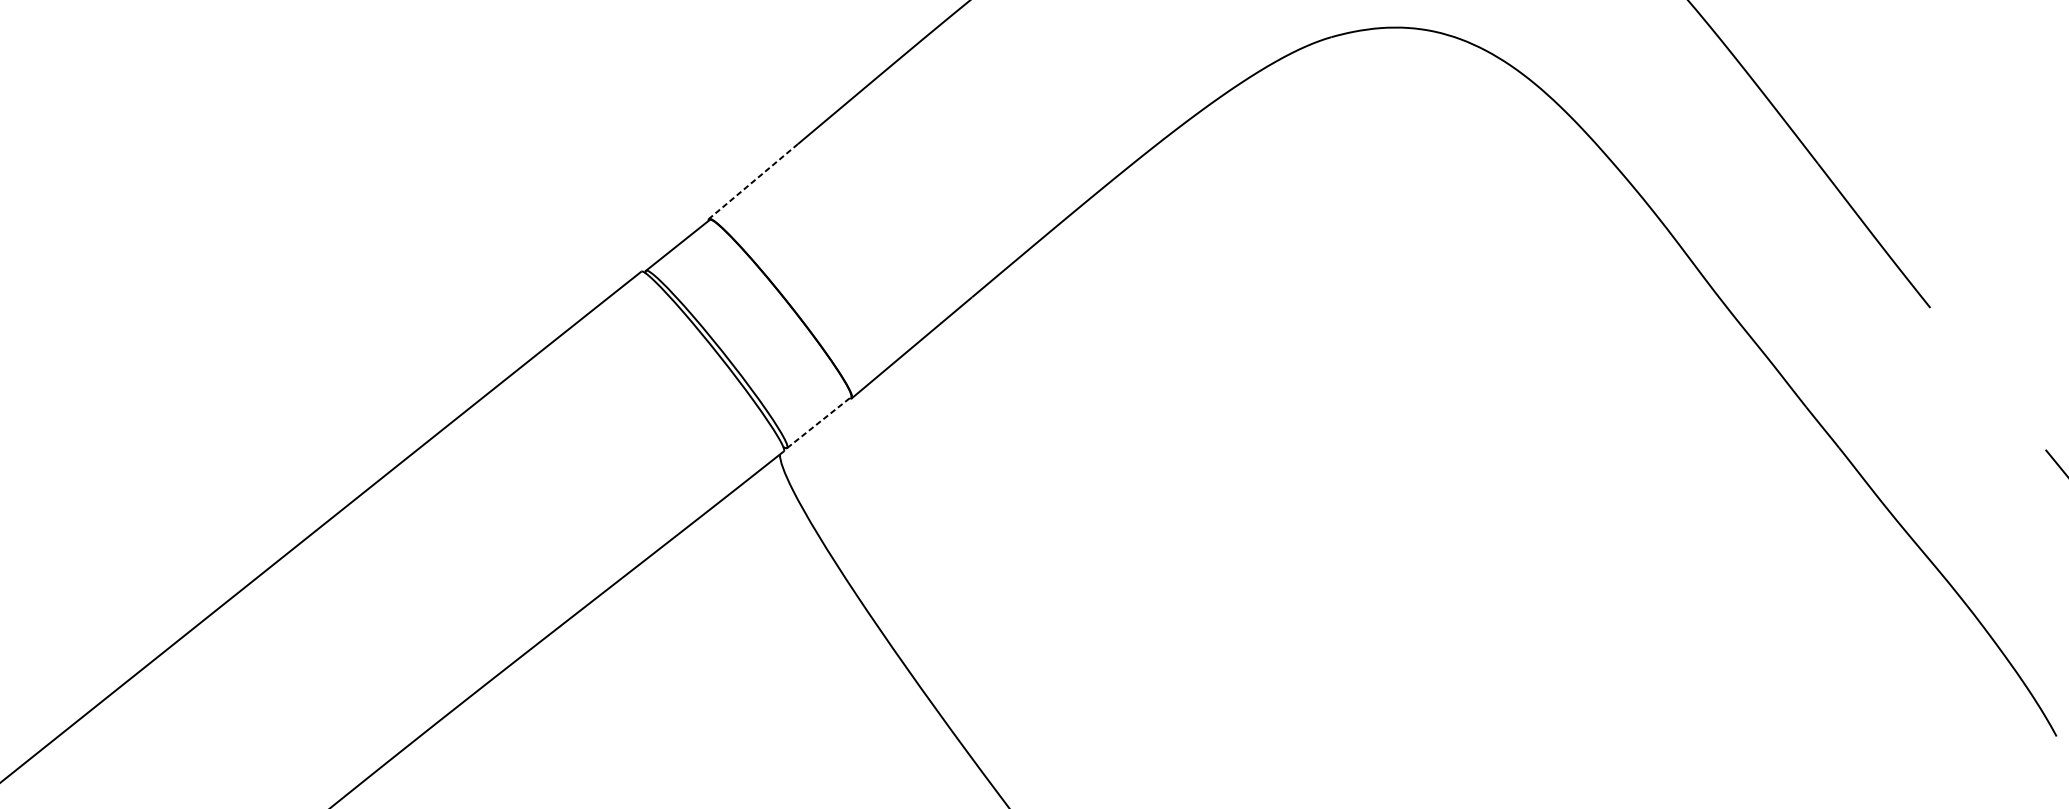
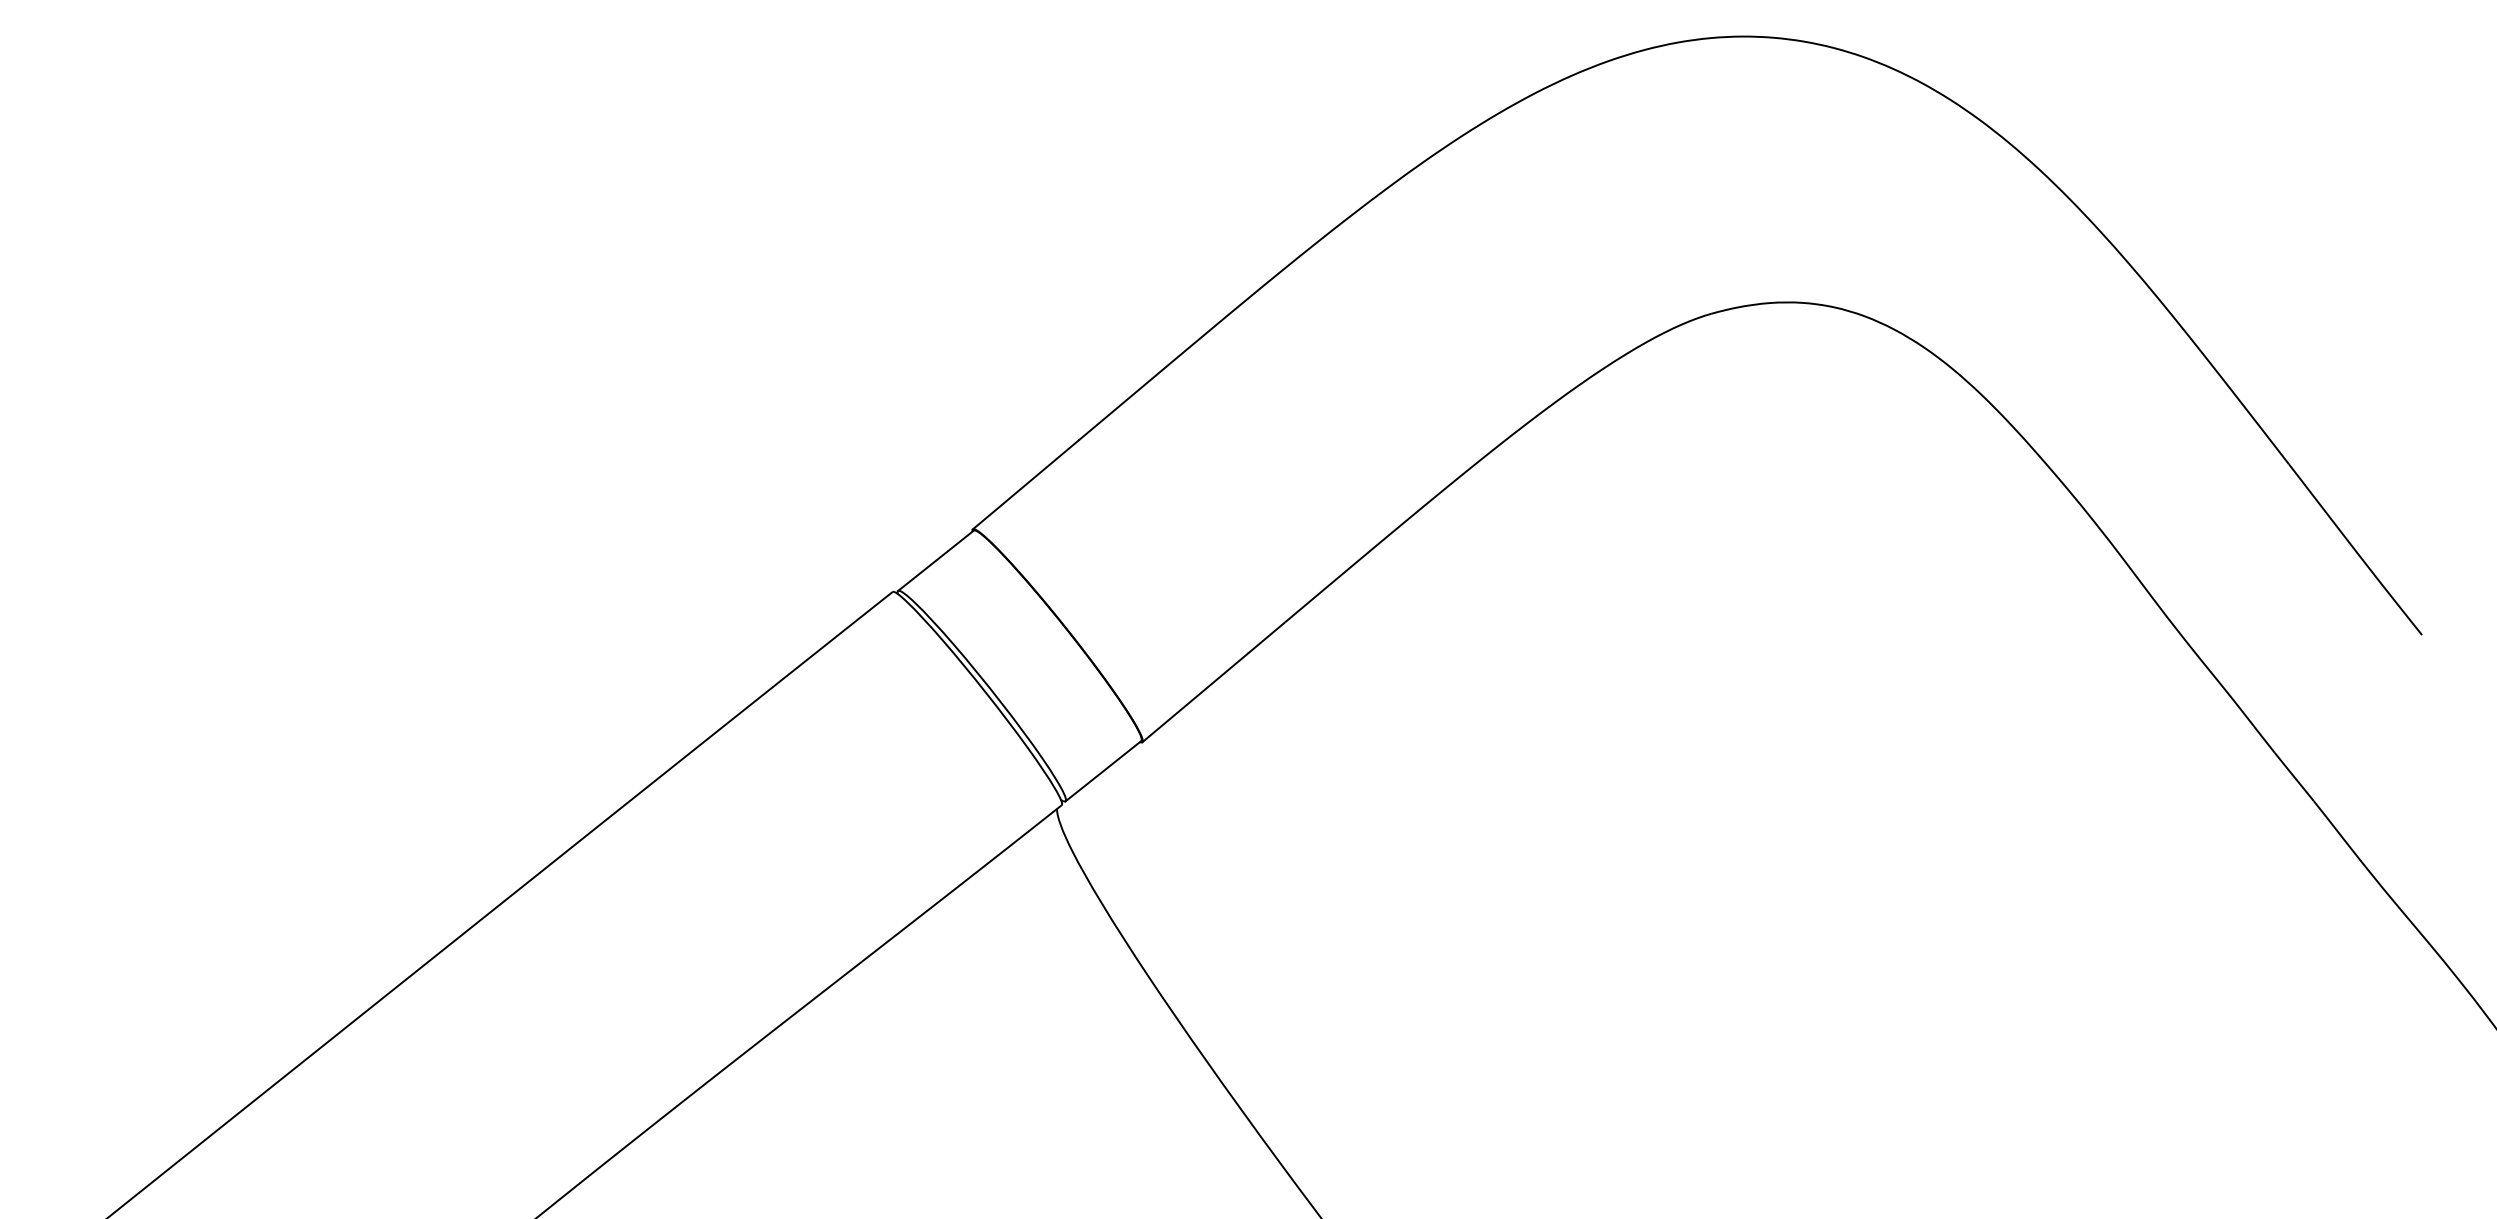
line: (753, 181) -> (1025, 485), dashed -> solid
line: (819, 422) -> (1103, 770), dashed -> solid

